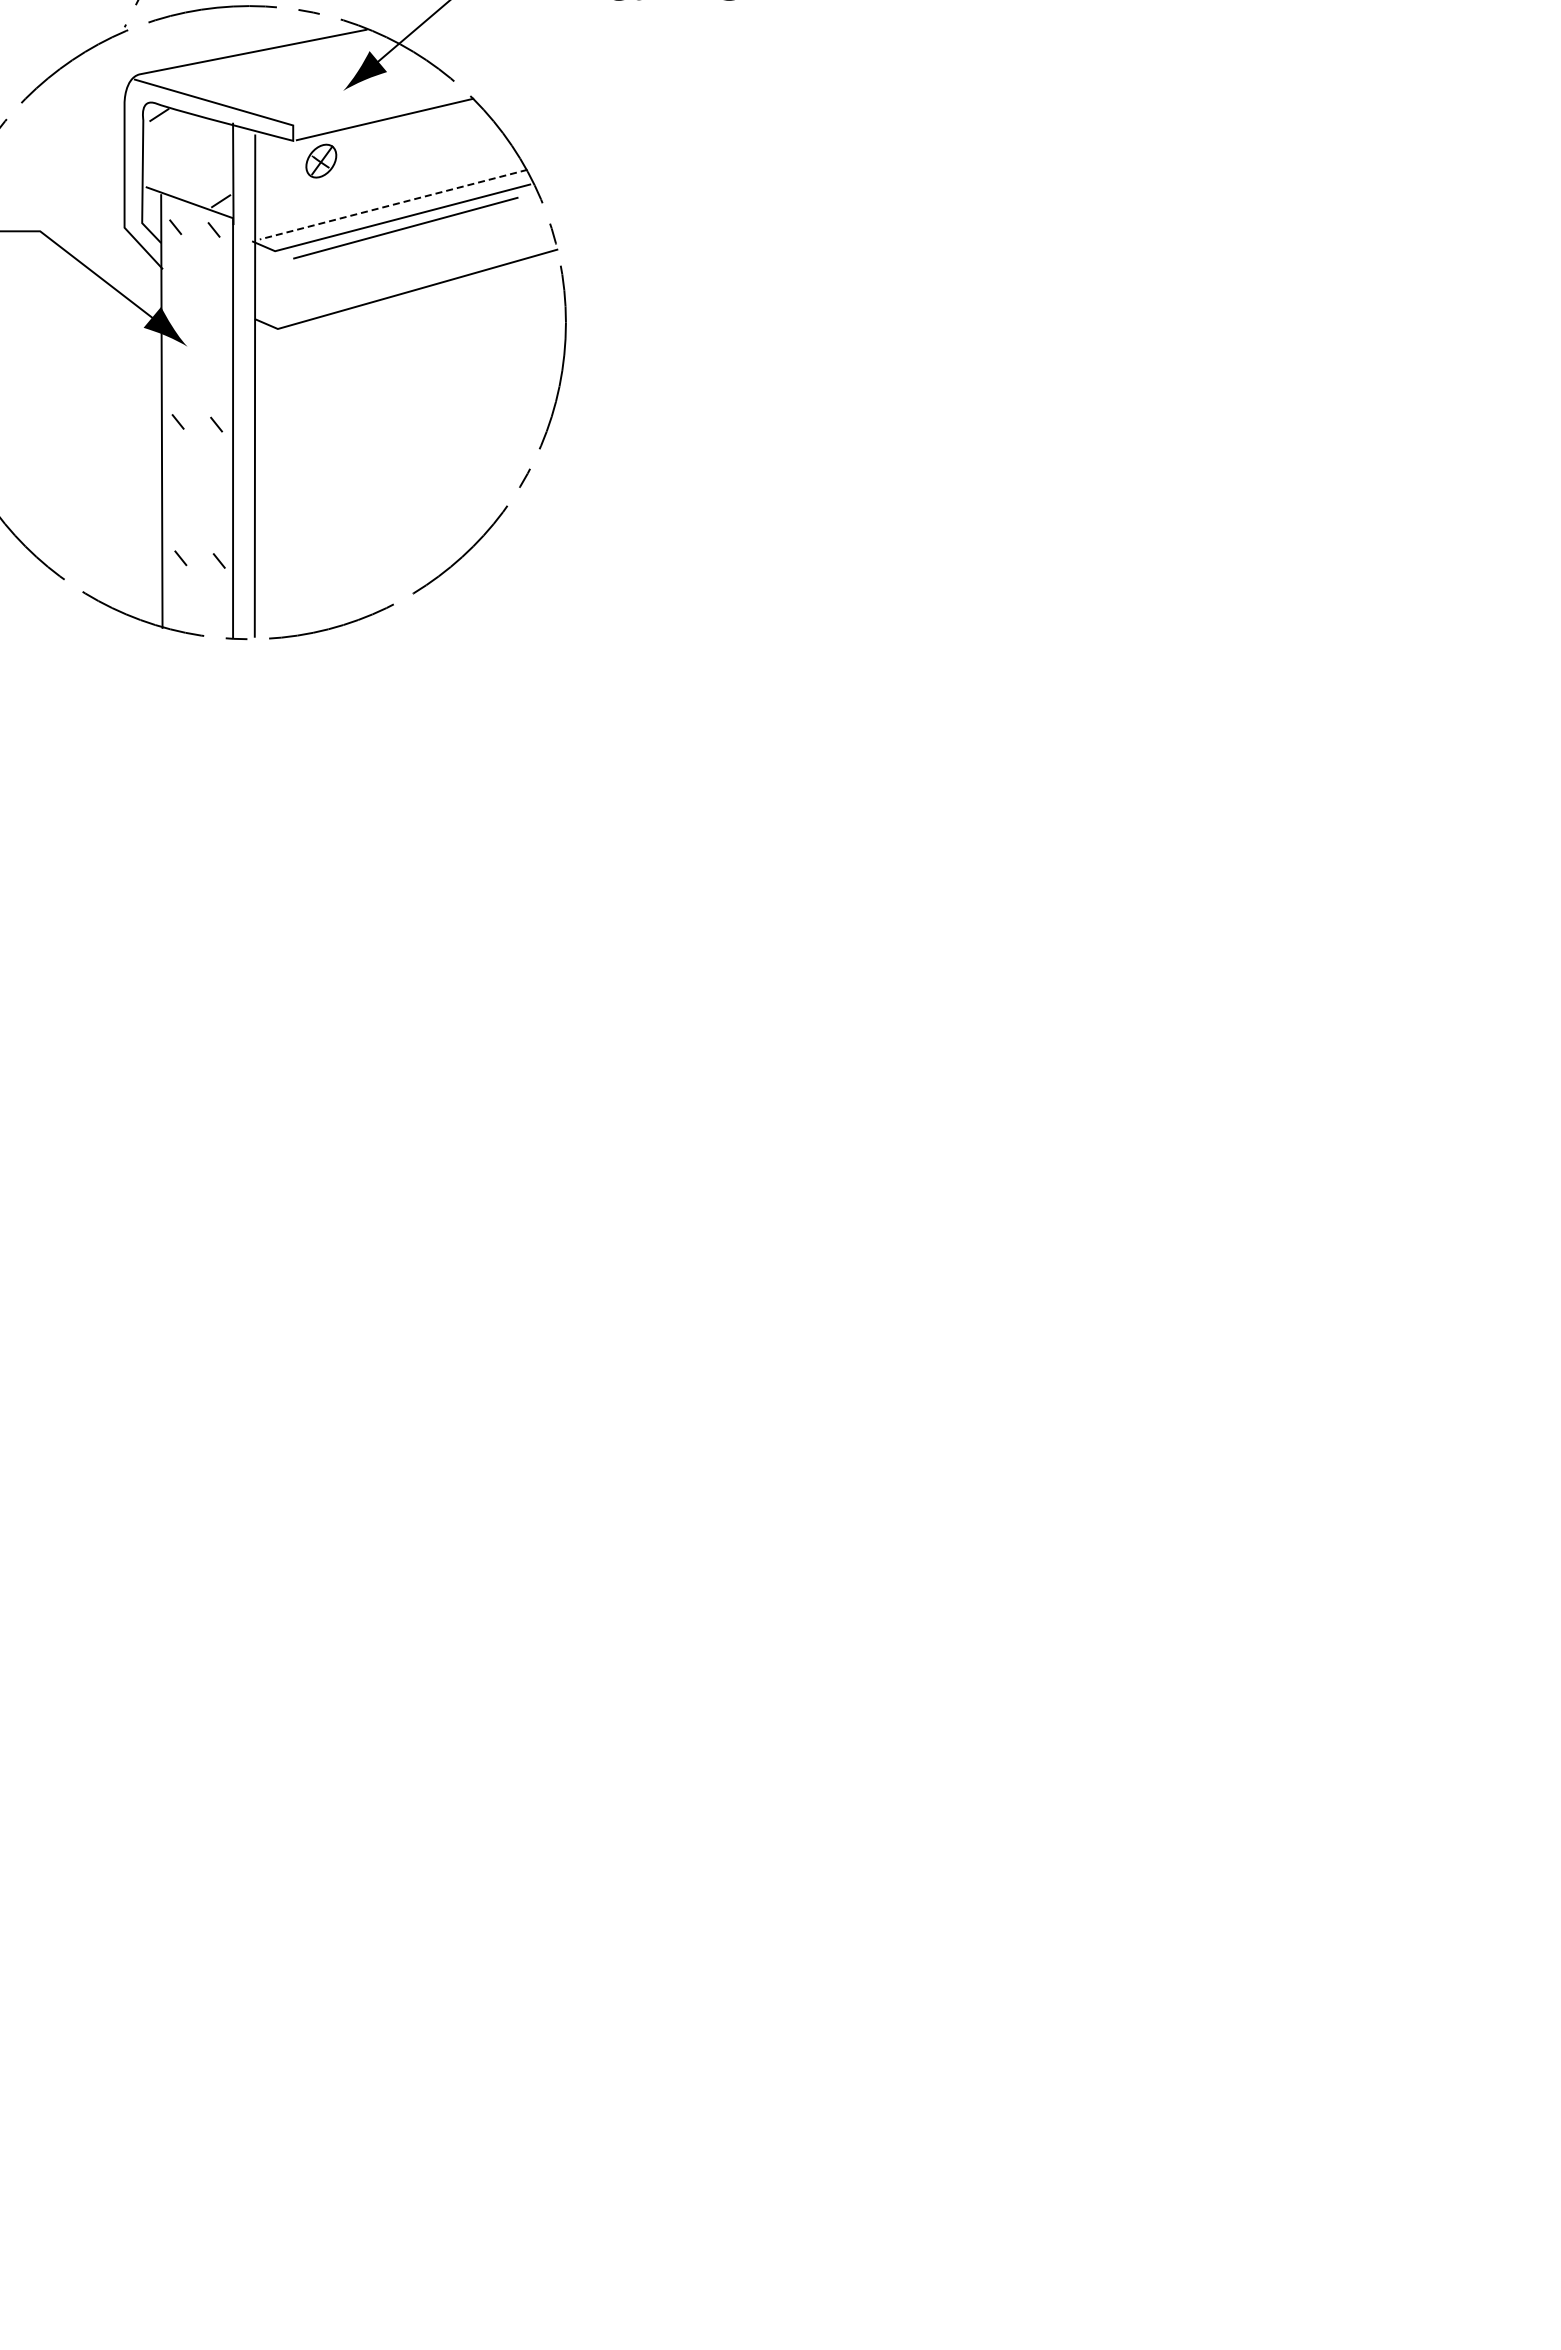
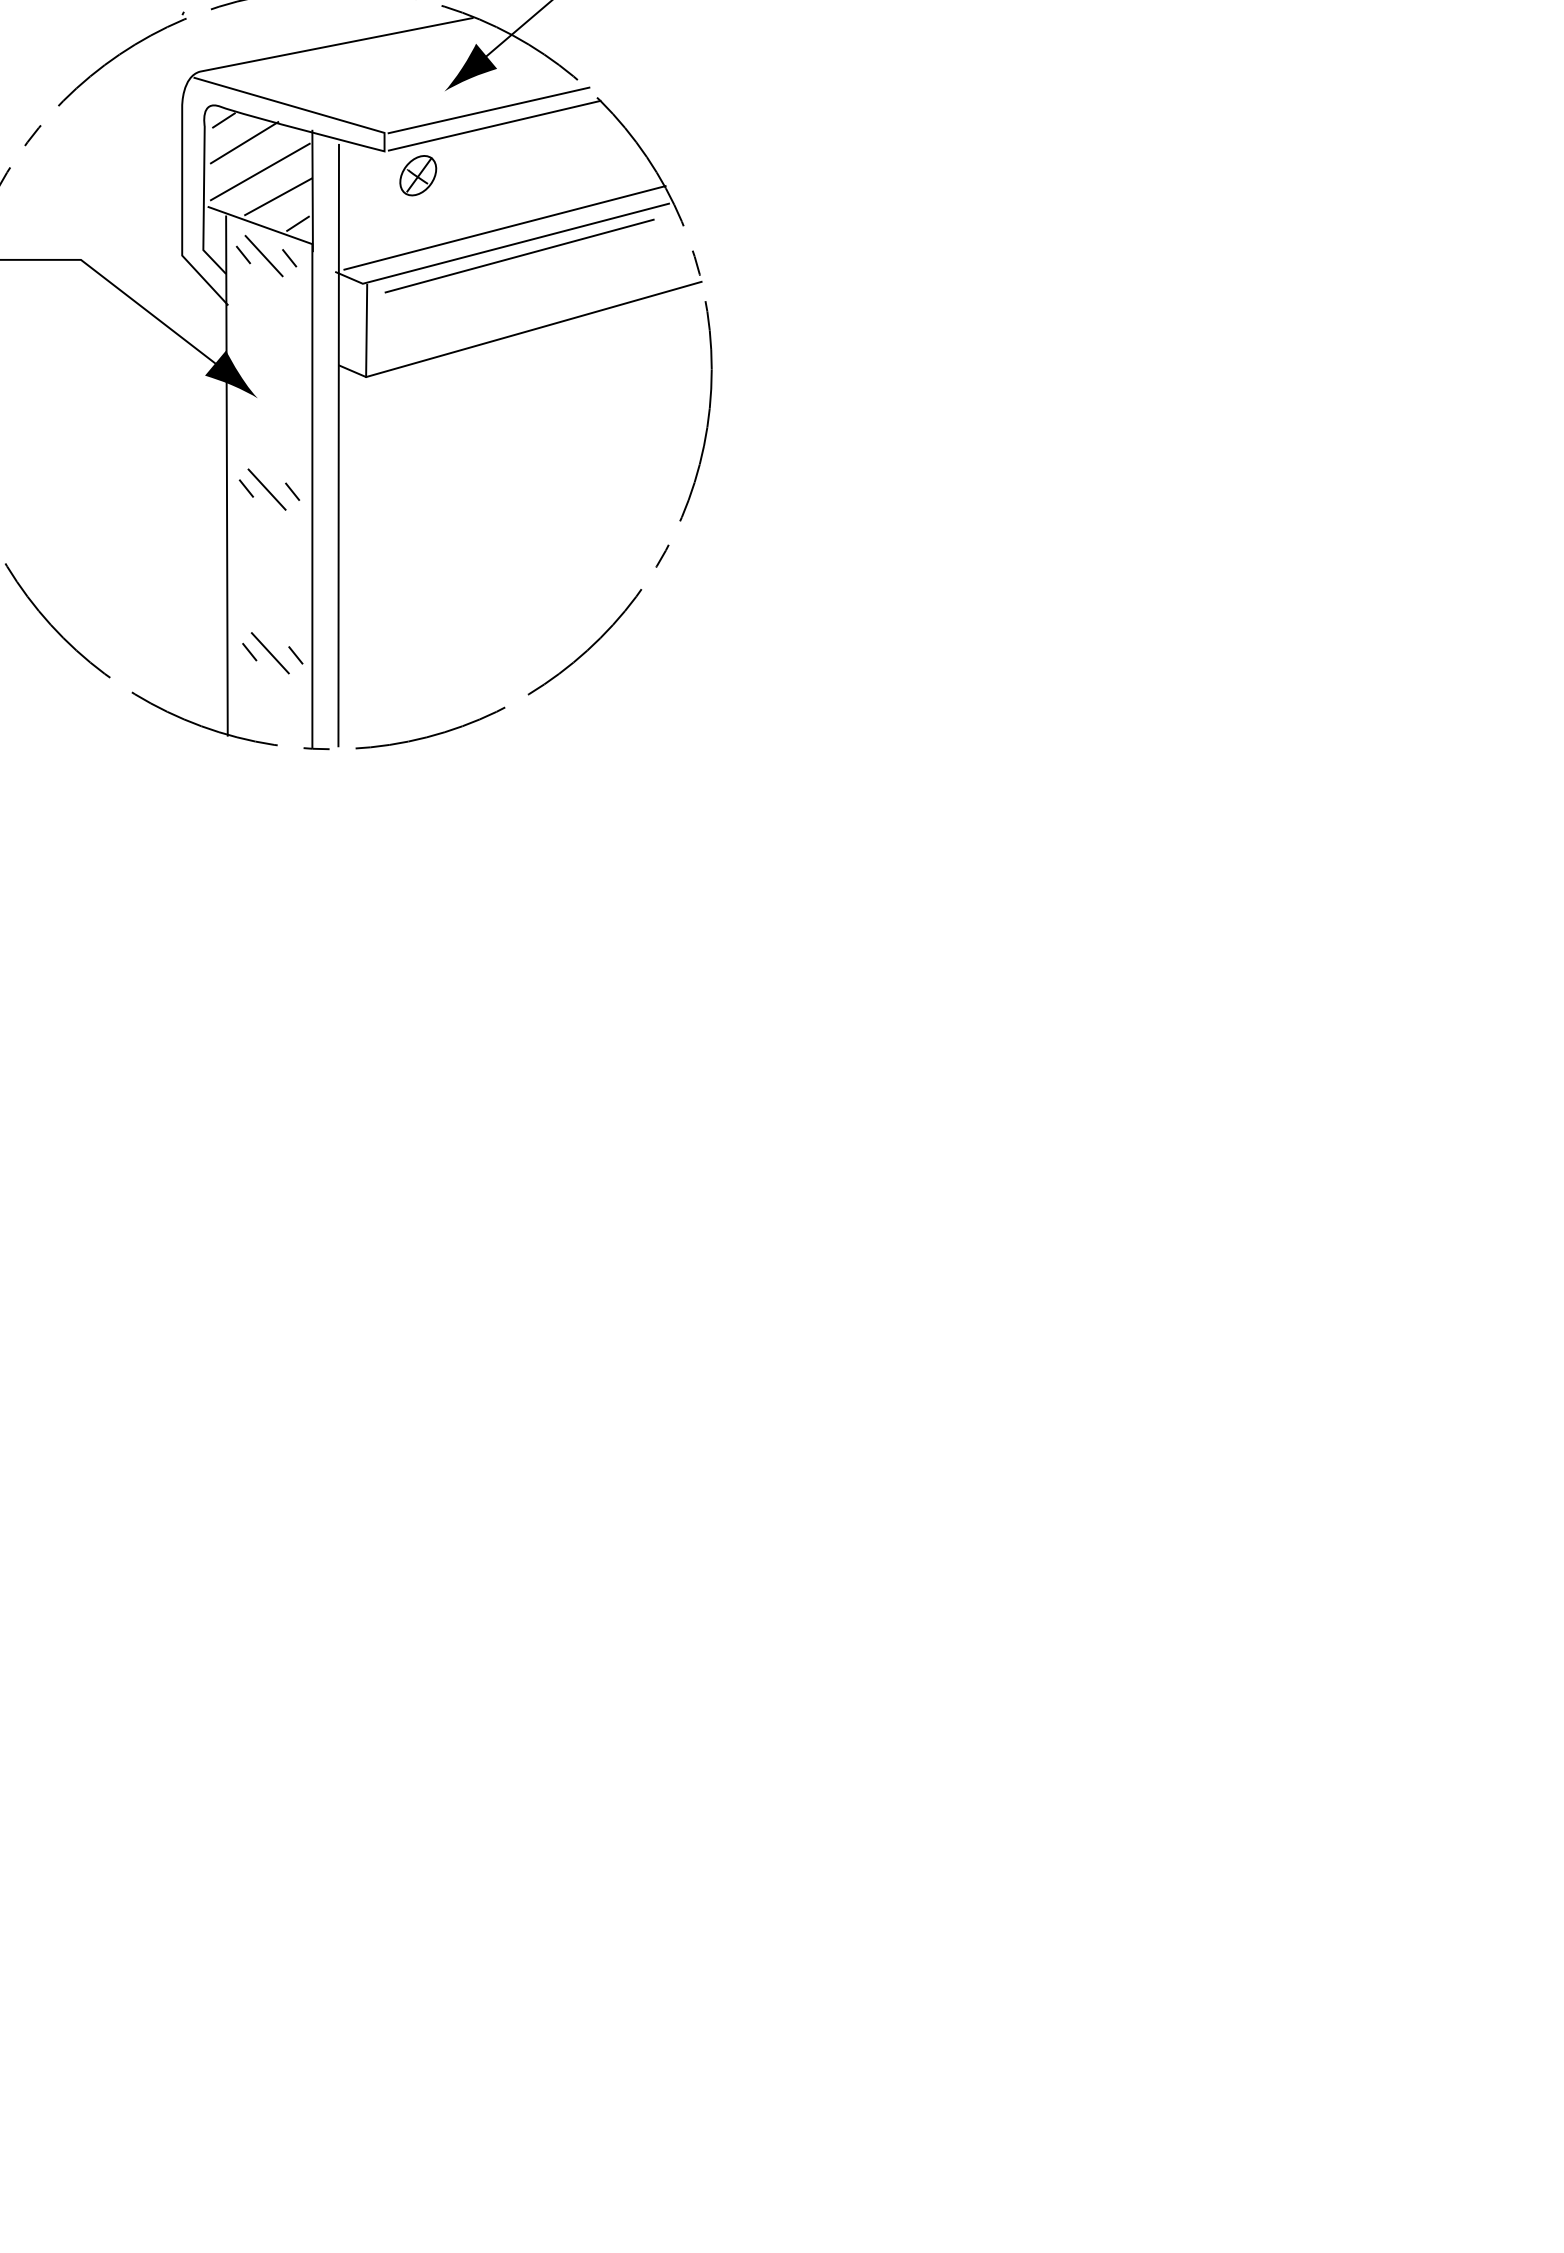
line: (379, 106) -> (488, 110), added
line: (176, 133) -> (244, 142), added
line: (189, 157) -> (260, 171), added
line: (204, 178) -> (278, 196), added
line: (393, 204) -> (504, 227), dashed -> solid
line: (192, 227) -> (263, 255), added
line: (277, 290) -> (365, 330), added
line: (194, 422) -> (266, 489), added
line: (197, 558) -> (269, 652), added

